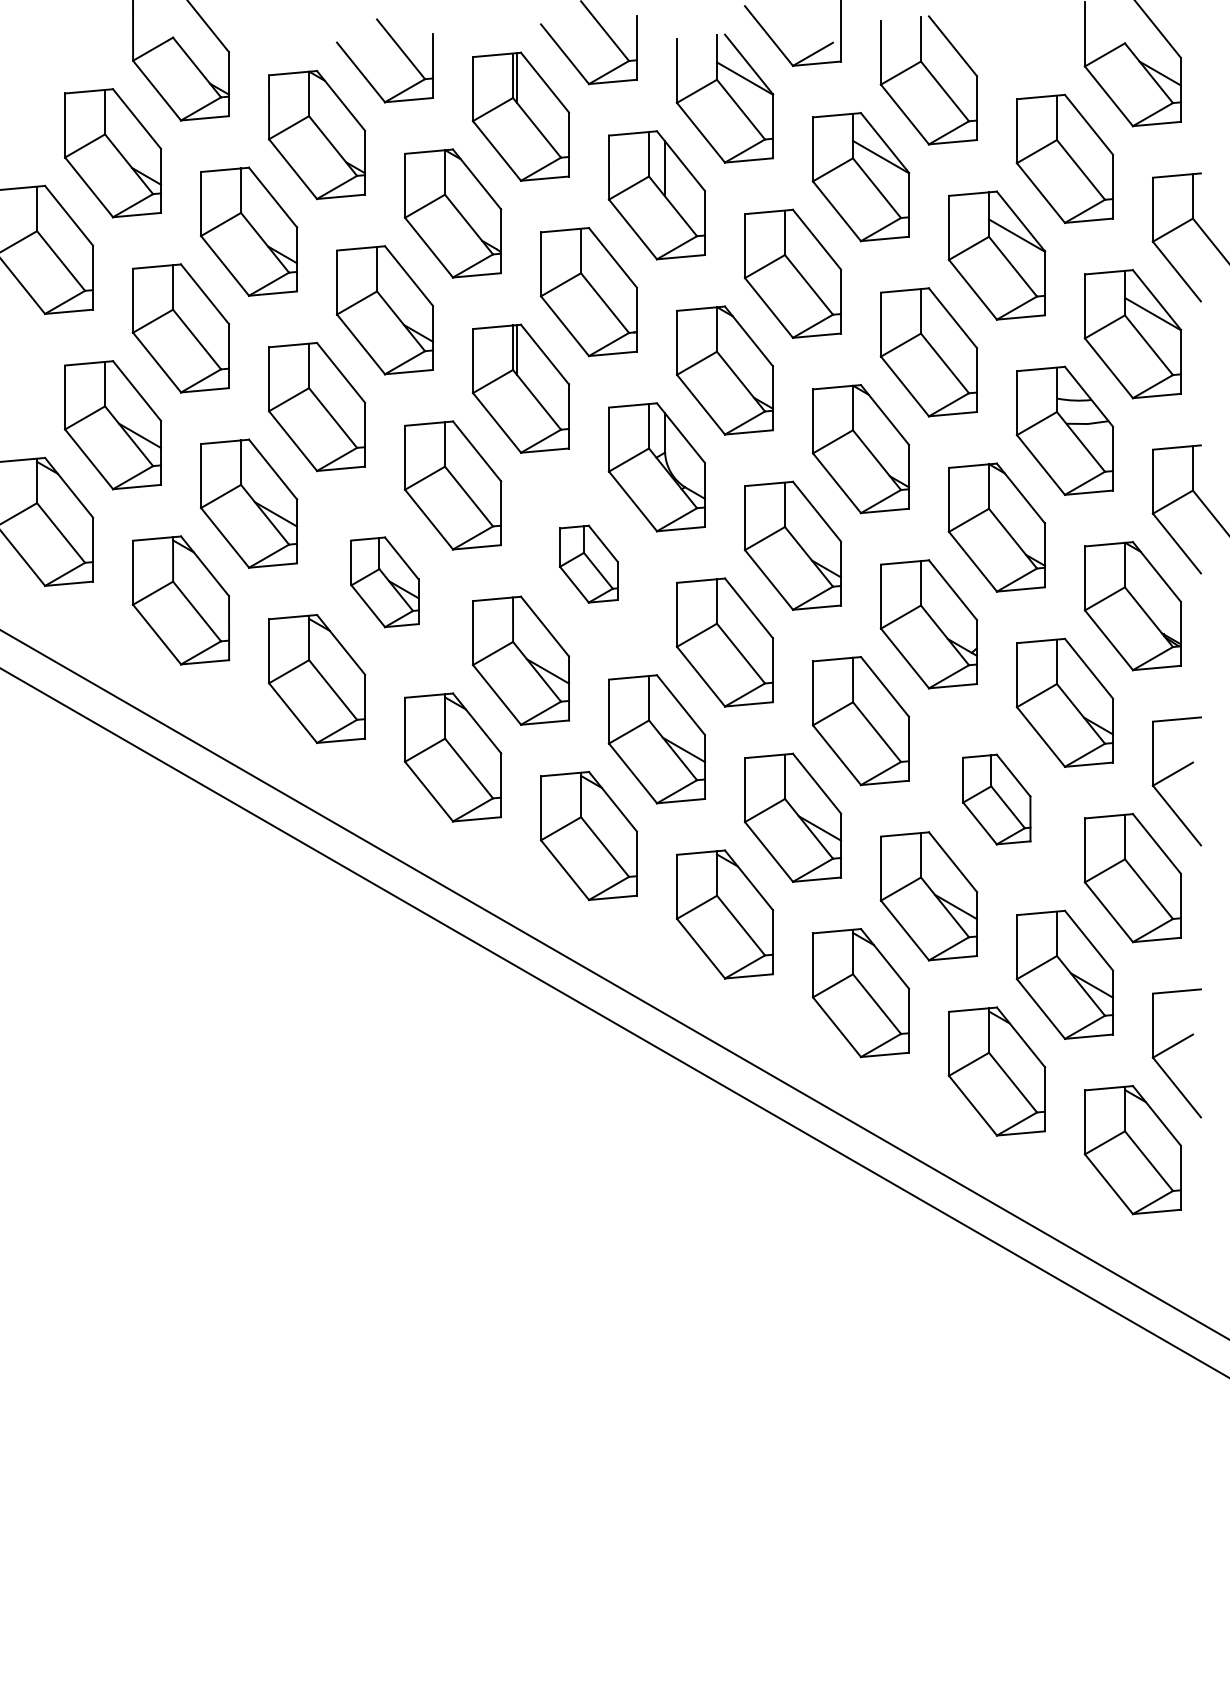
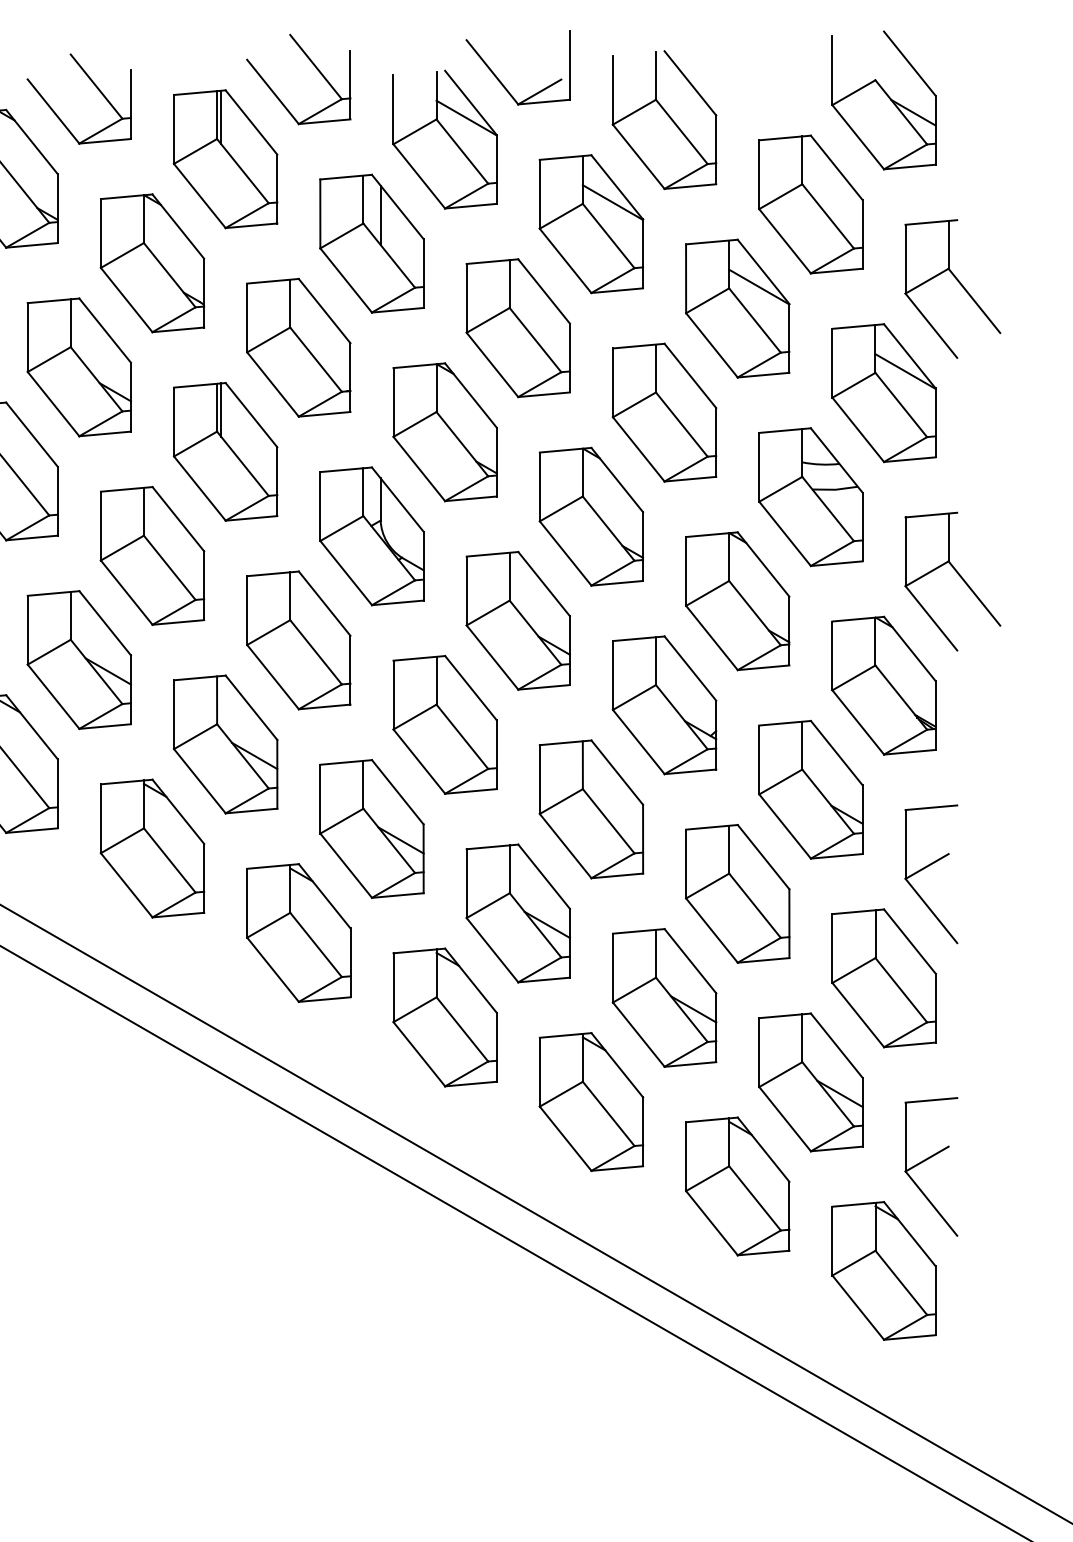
part: (588, 564) -> (298, 640), size x1.67
part: (384, 582) -> (78, 660), size x1.43
part: (996, 799) -> (737, 893), size x1.43

